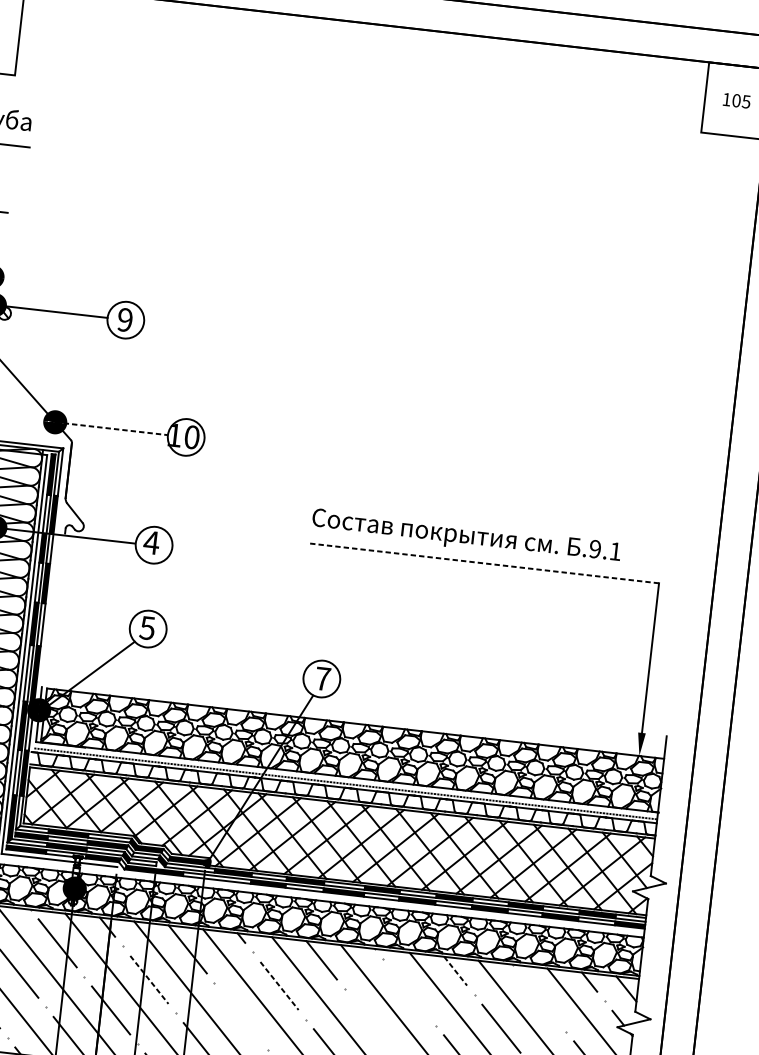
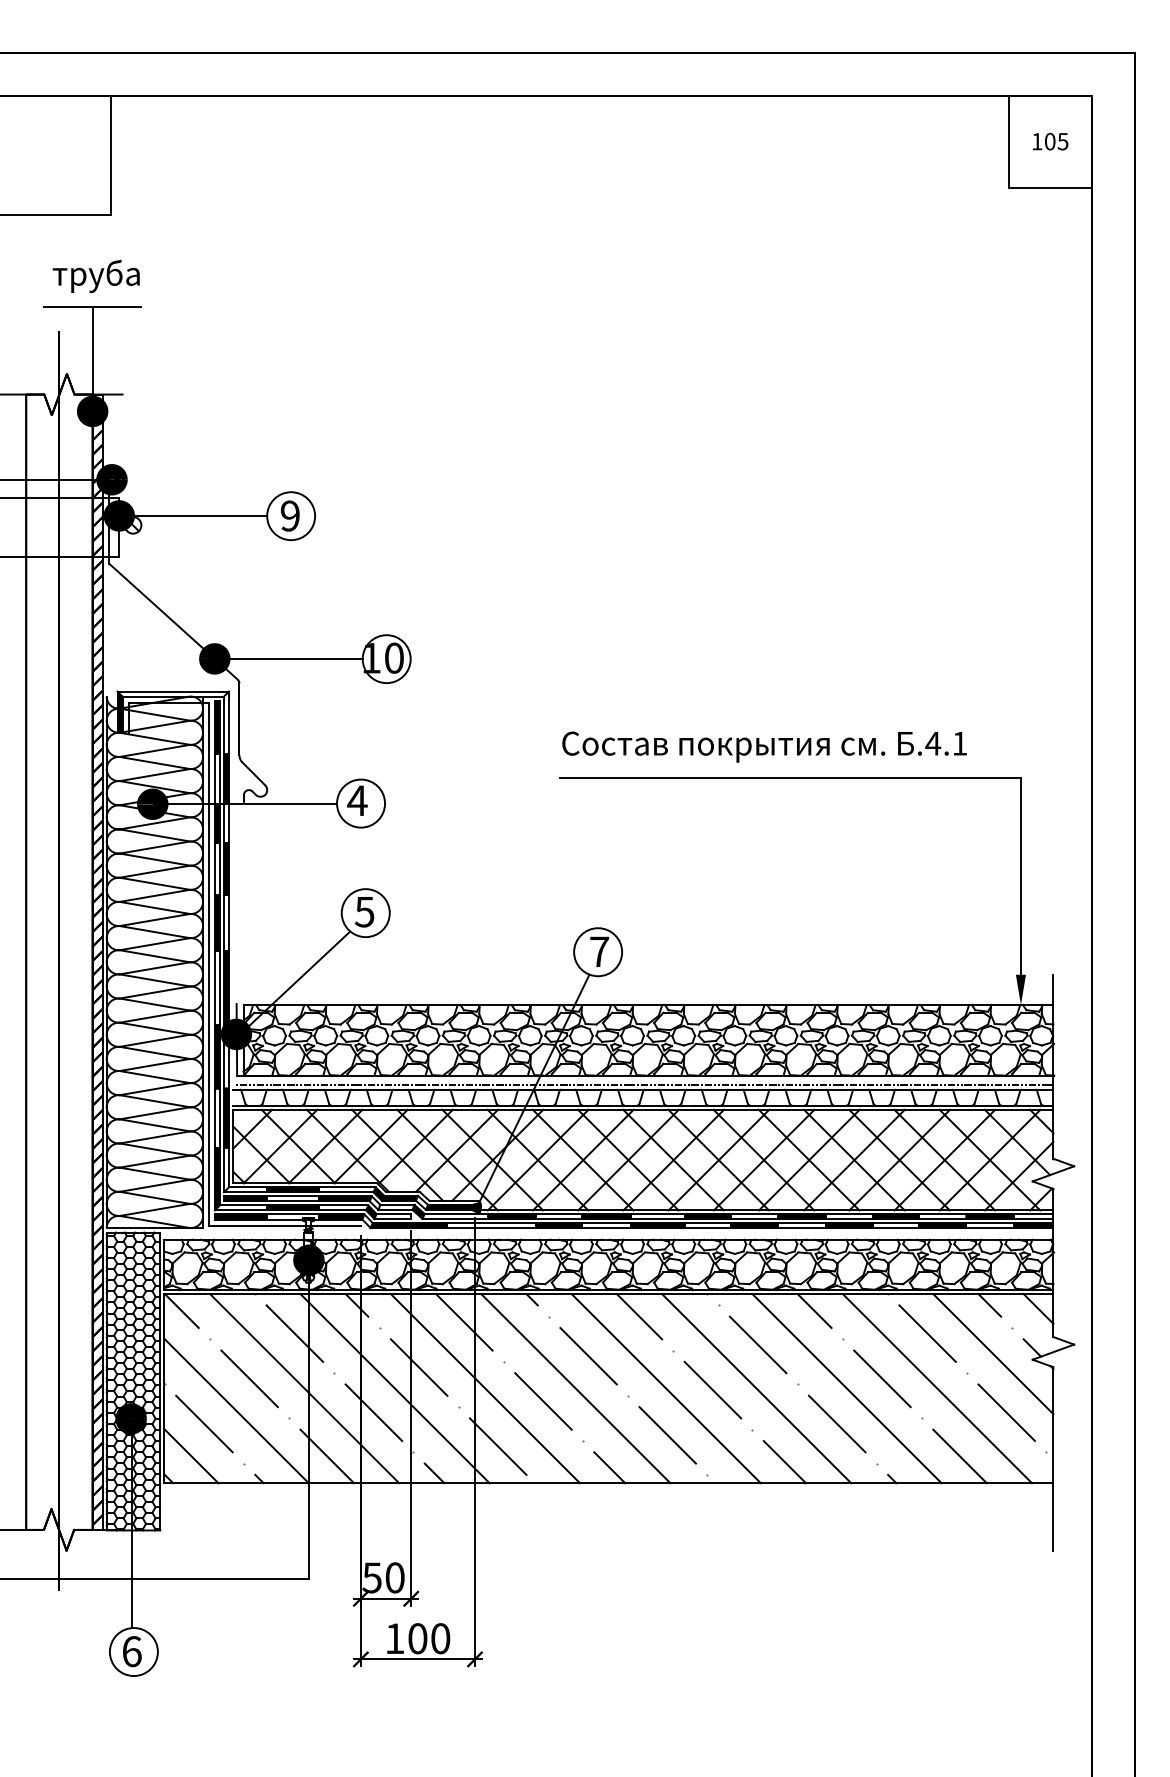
line: (111, 428) -> (288, 658), dashed -> solid
text: (595, 549) -> (933, 743), .9.1 -> .4.1
line: (483, 563) -> (790, 778), dashed -> solid
line: (455, 971) -> (814, 1311), dashed -> solid
line: (149, 979) -> (419, 1367), dashed -> solid
line: (279, 986) -> (588, 1356), dashed -> solid
line: (409, 991) -> (757, 1344), added
line: (539, 998) -> (927, 1333), added
line: (241, 1016) -> (543, 1401), added
line: (371, 1022) -> (712, 1389), added

